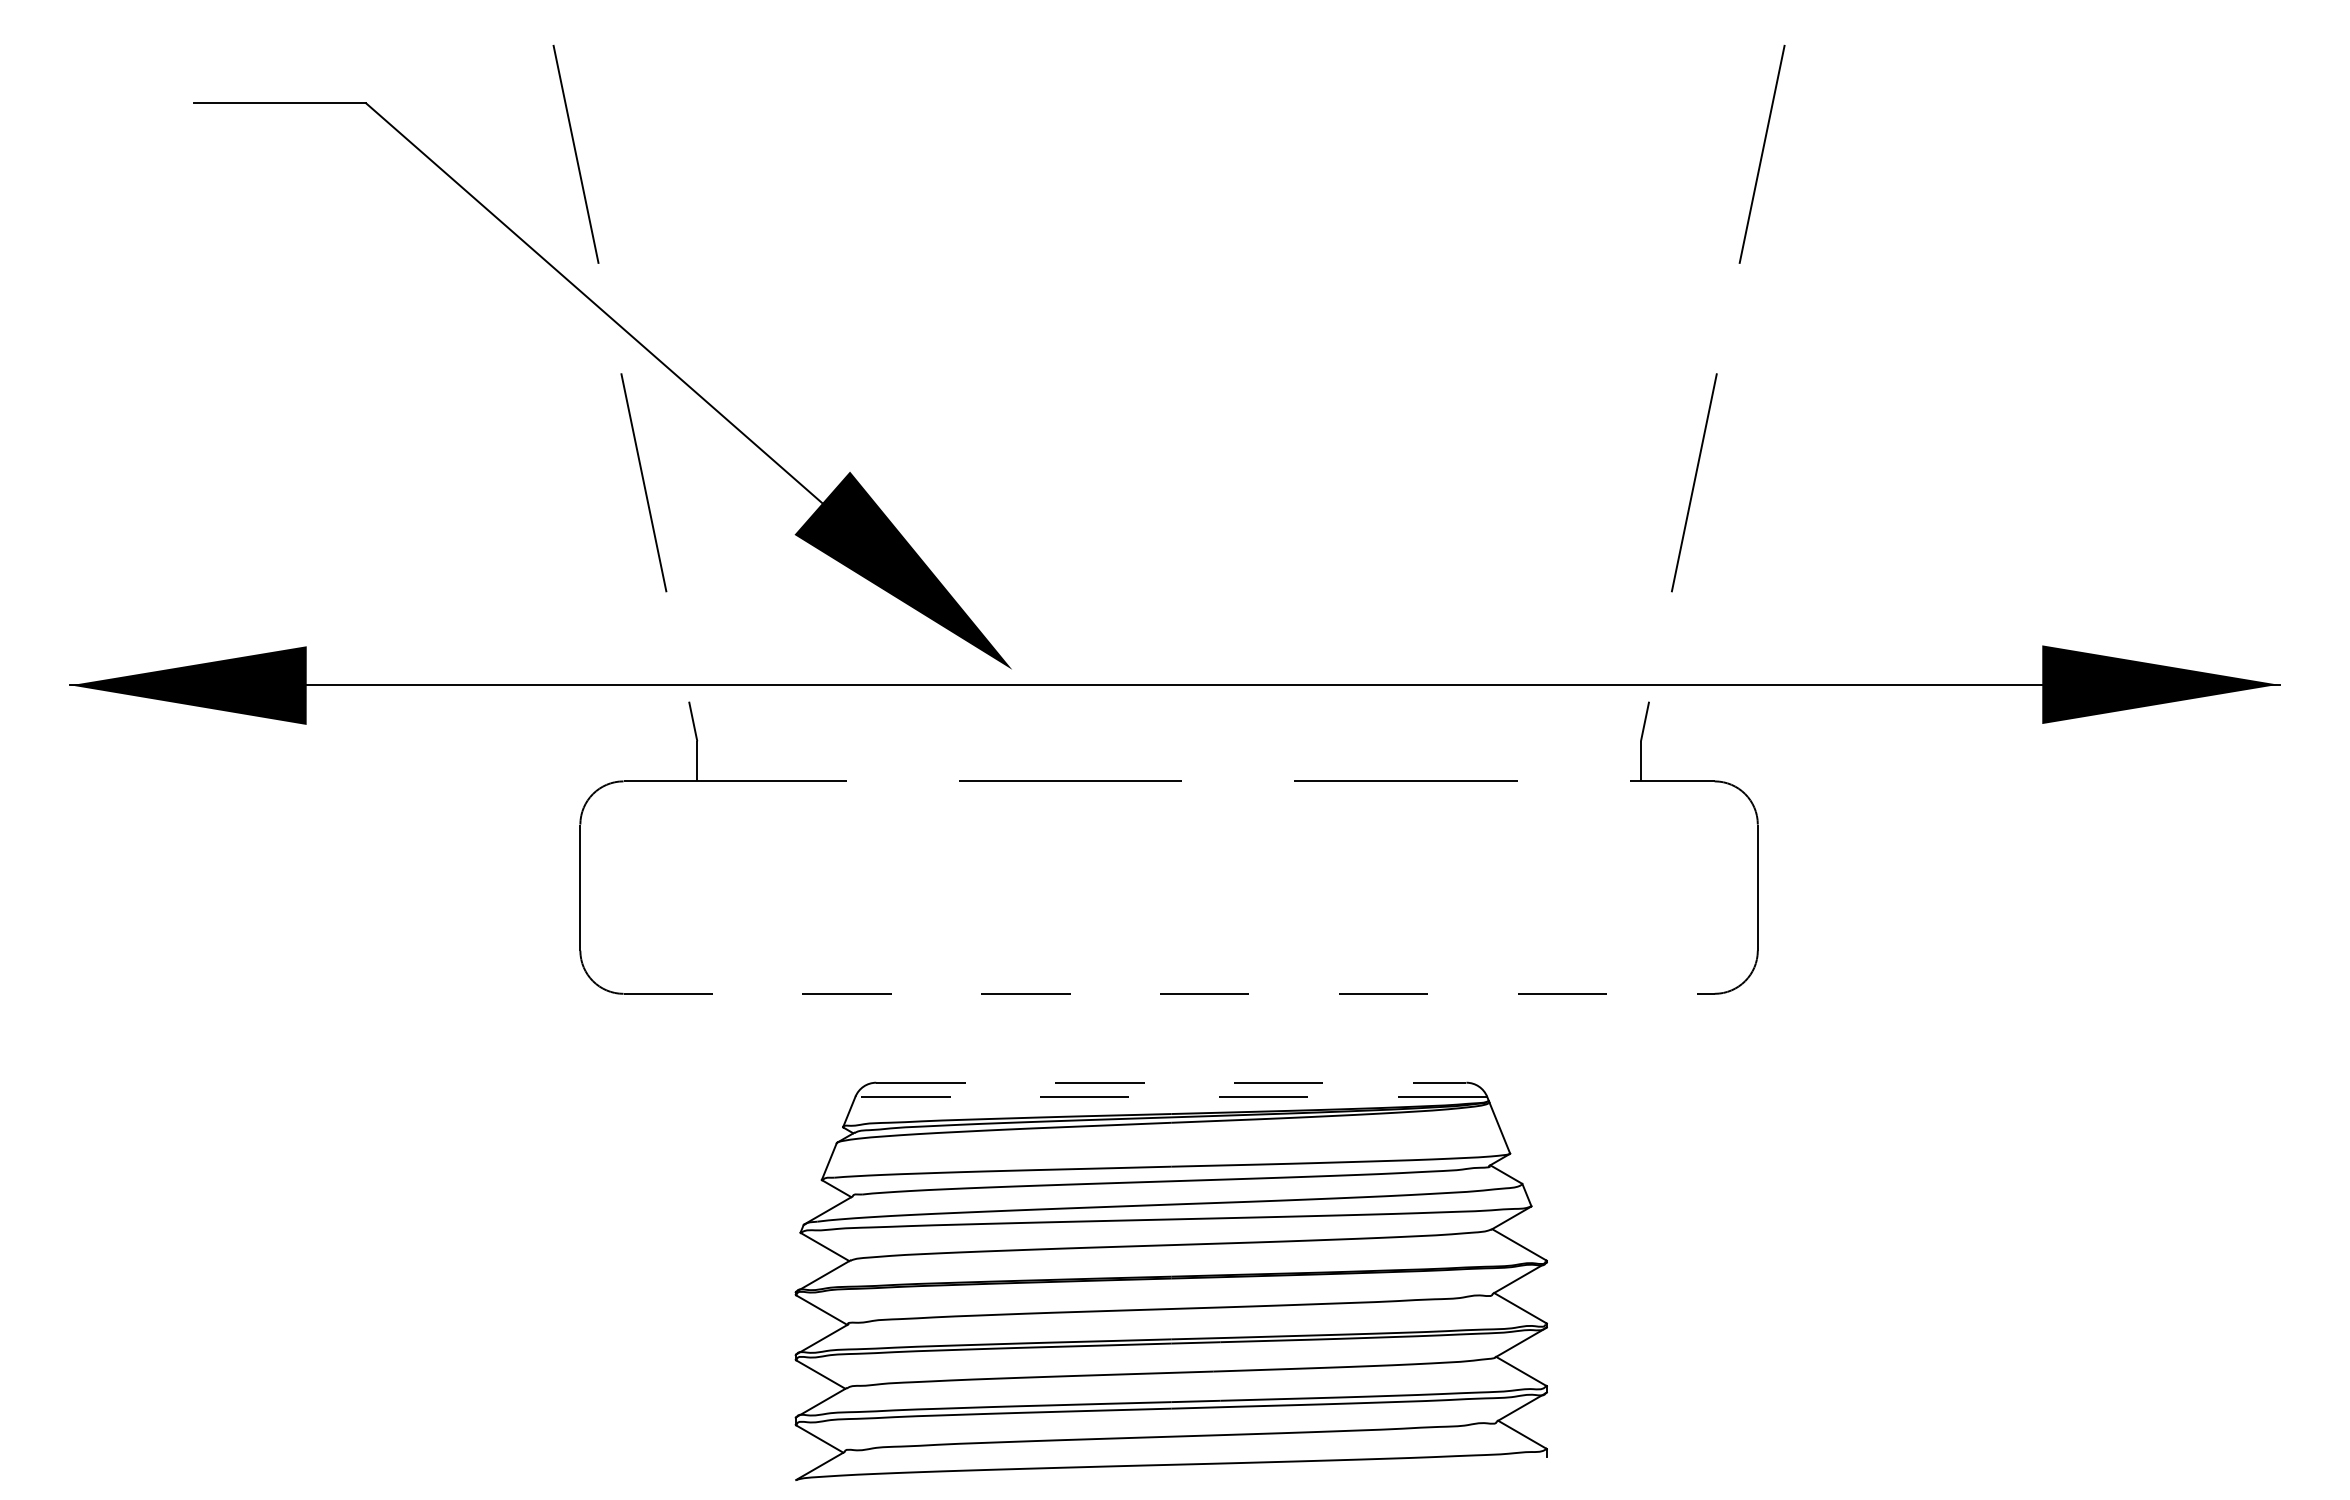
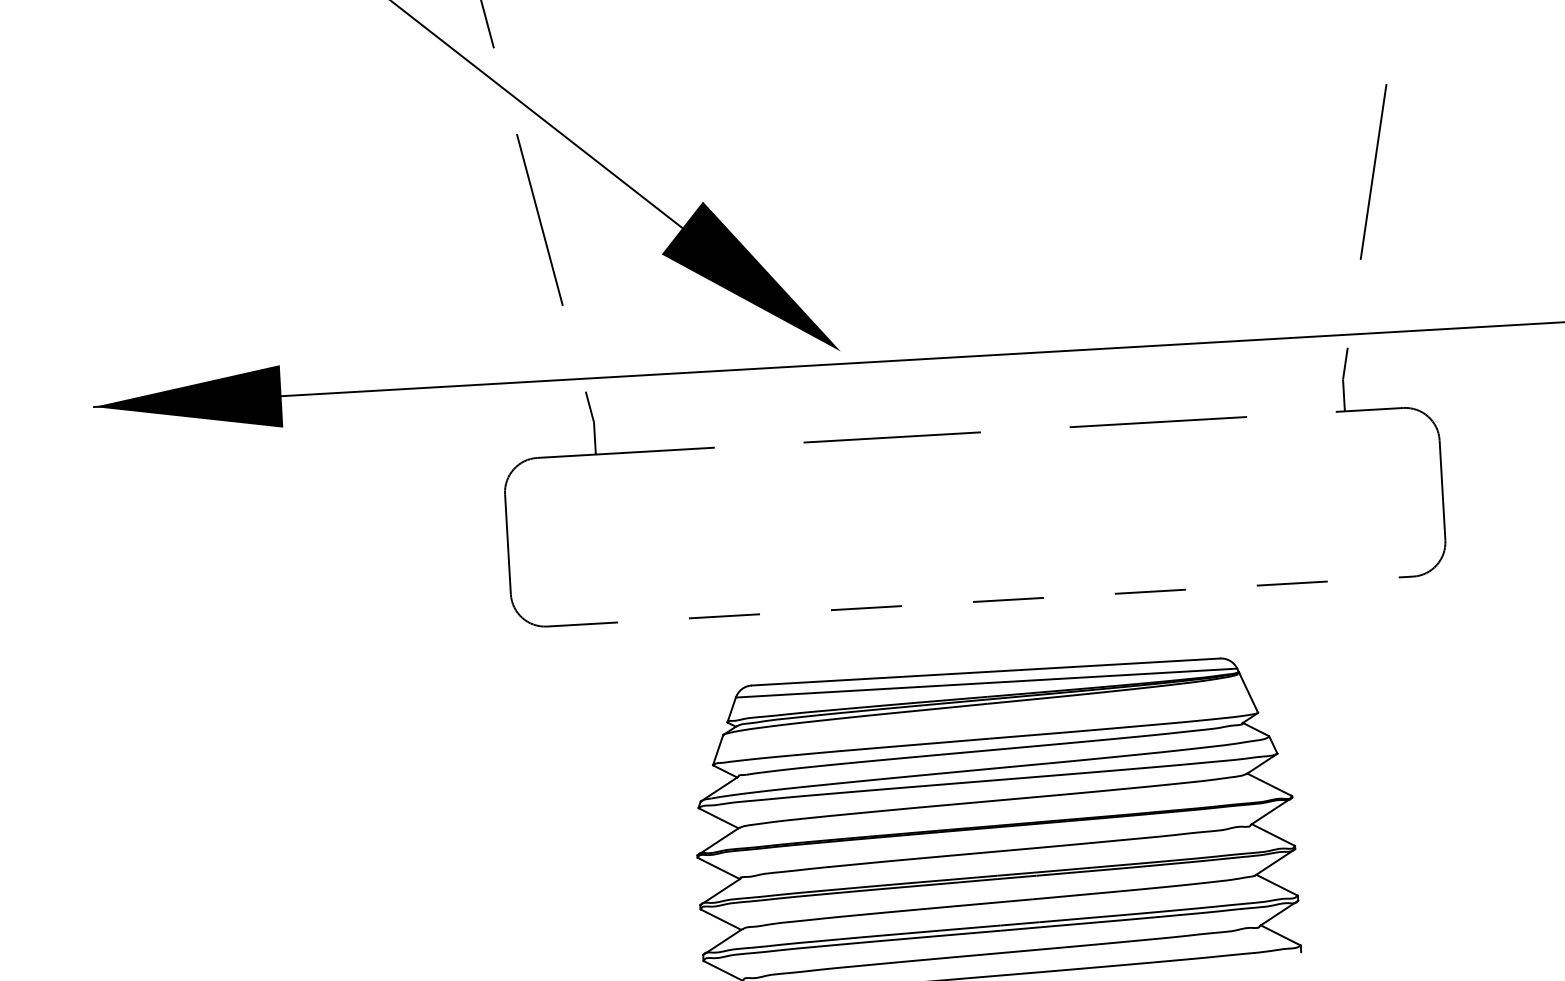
line: (1171, 1082) -> (986, 671), dashed -> solid
line: (1171, 1096) -> (986, 682), dashed -> solid

